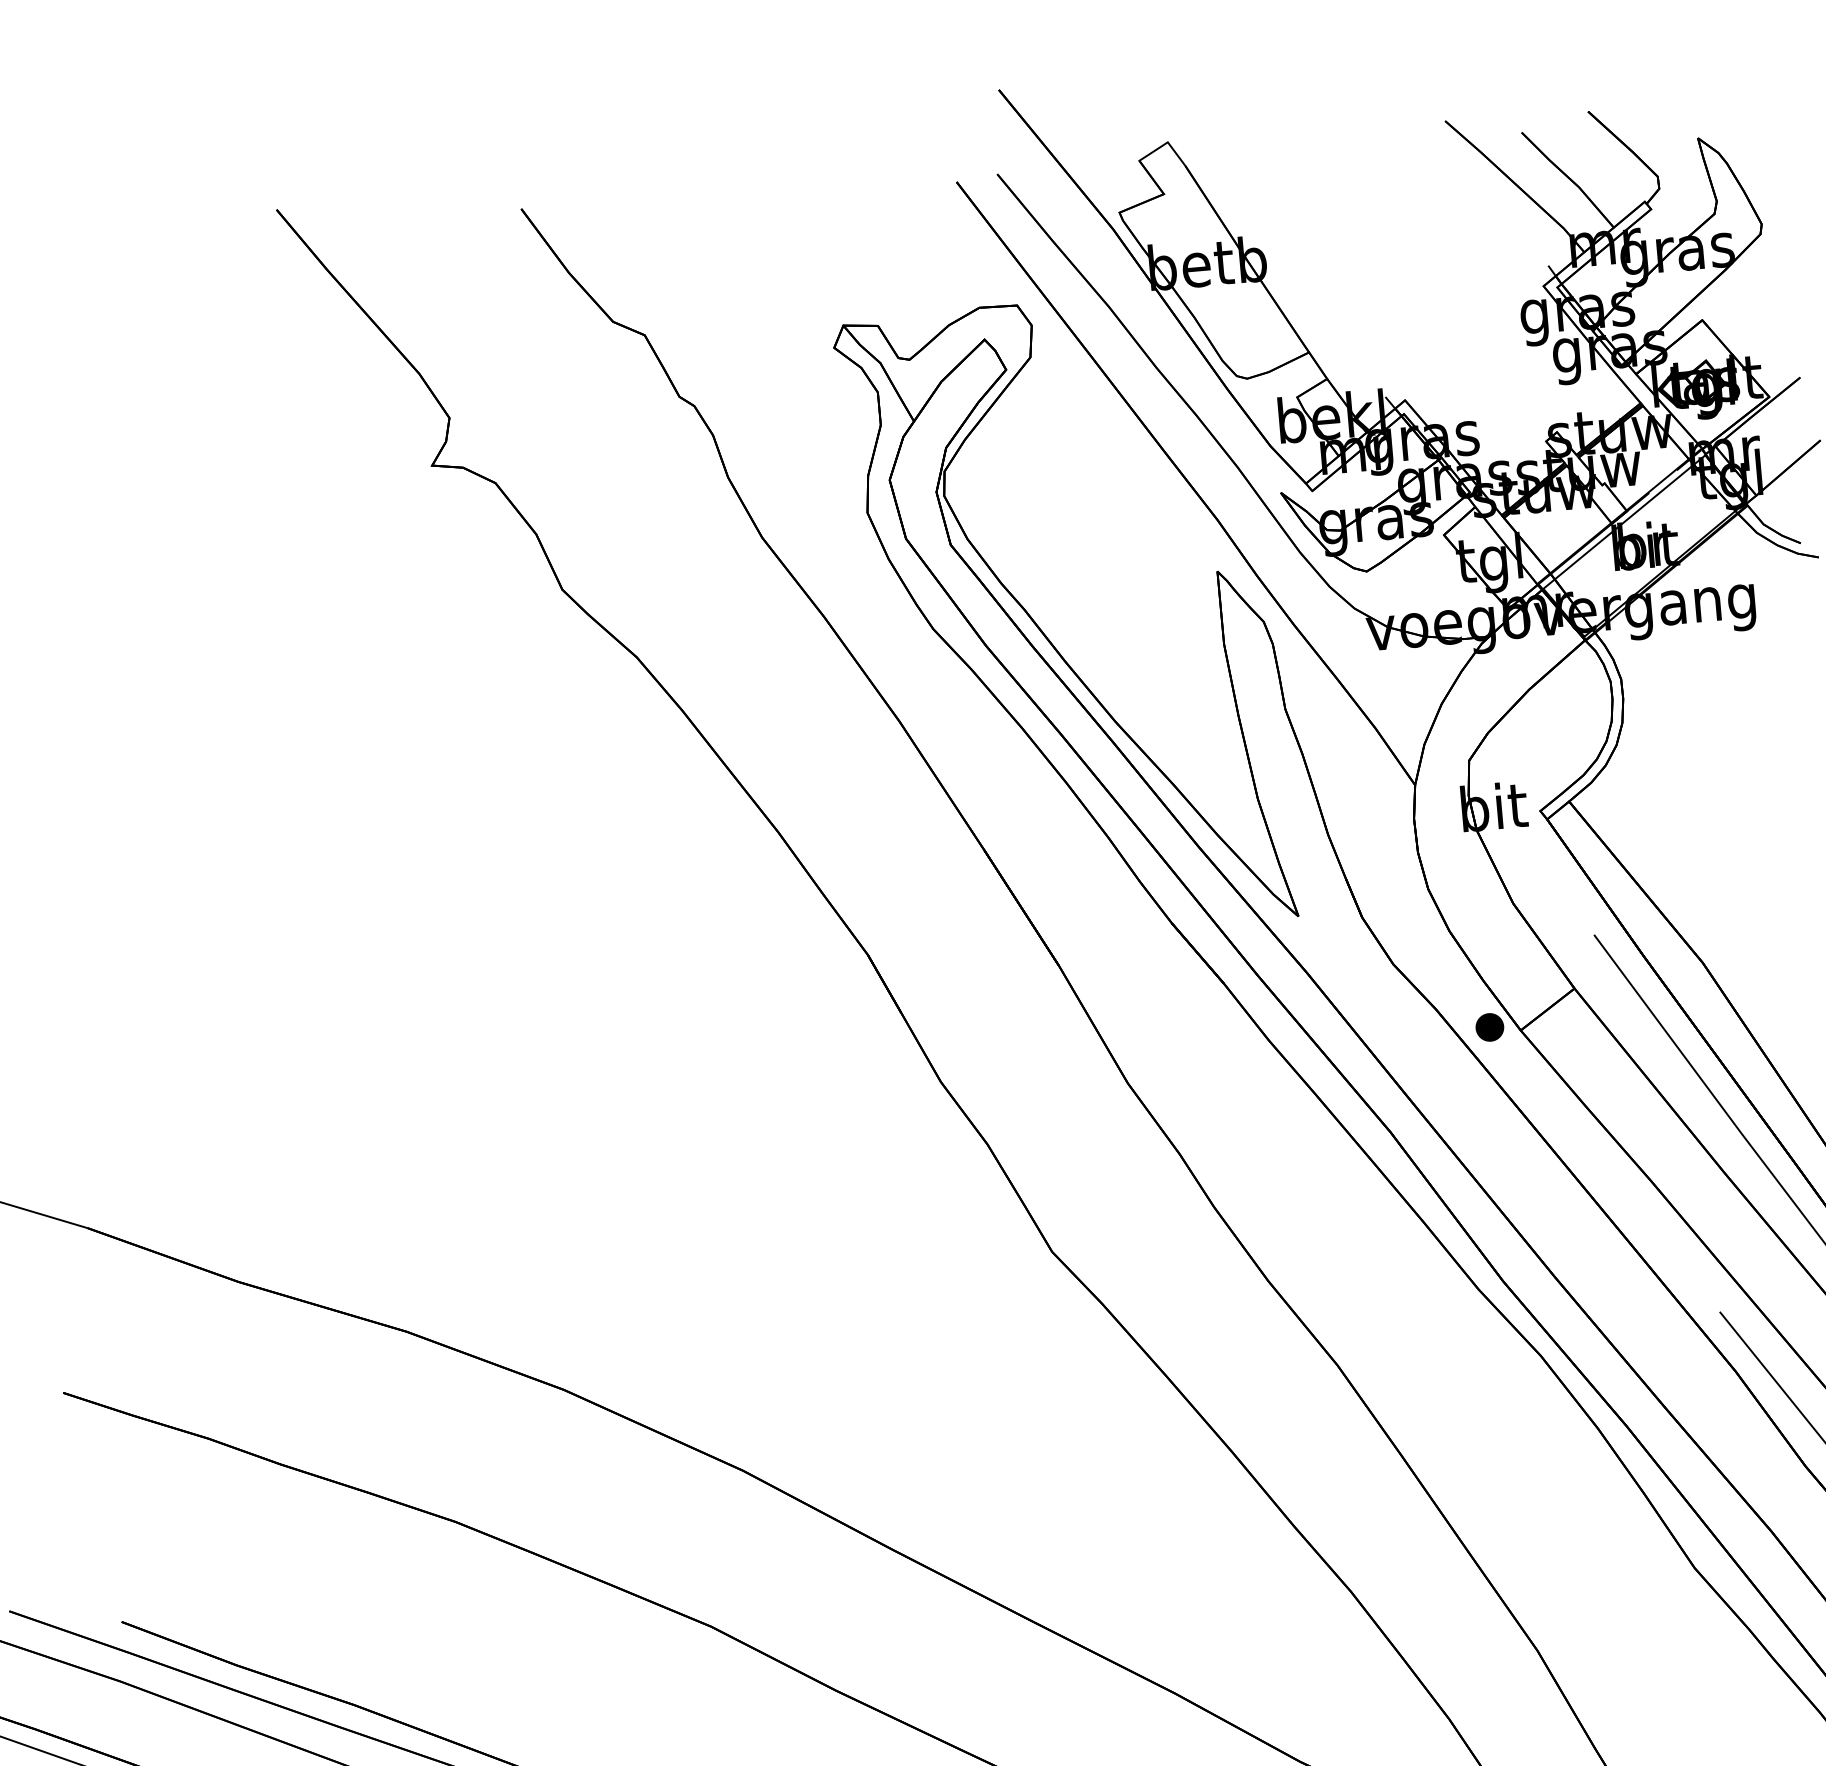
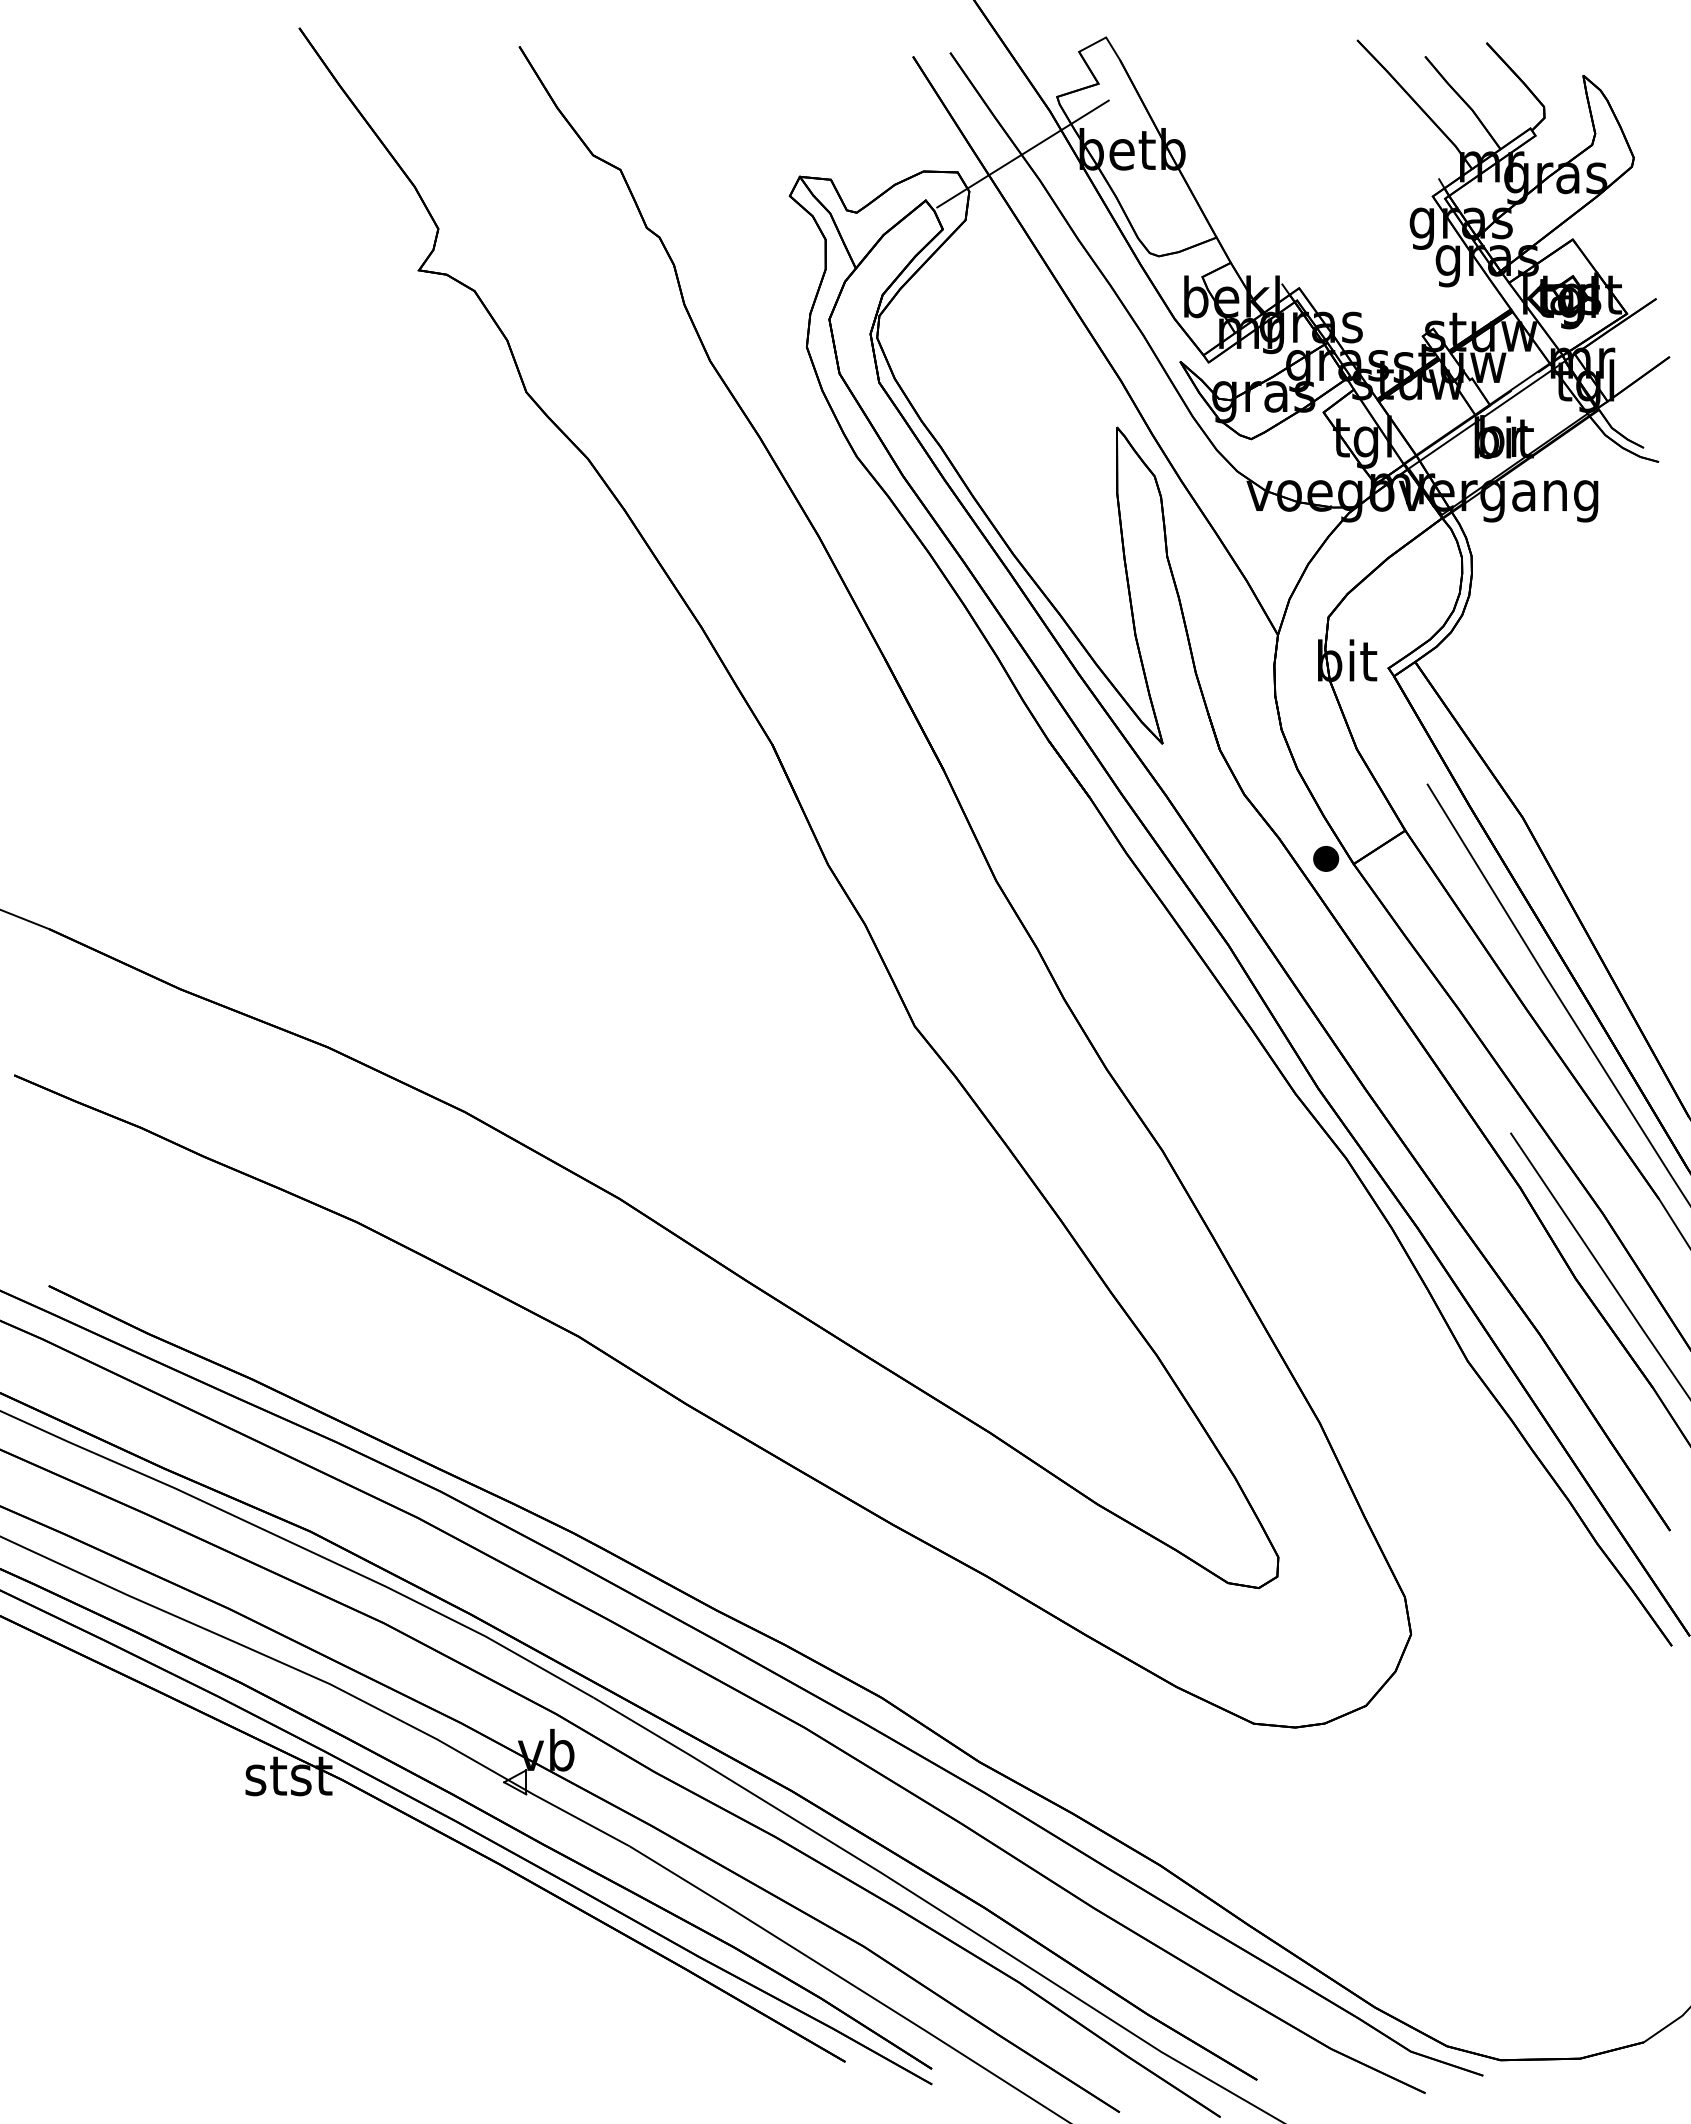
line: (1086, 278) -> (1022, 153), added

